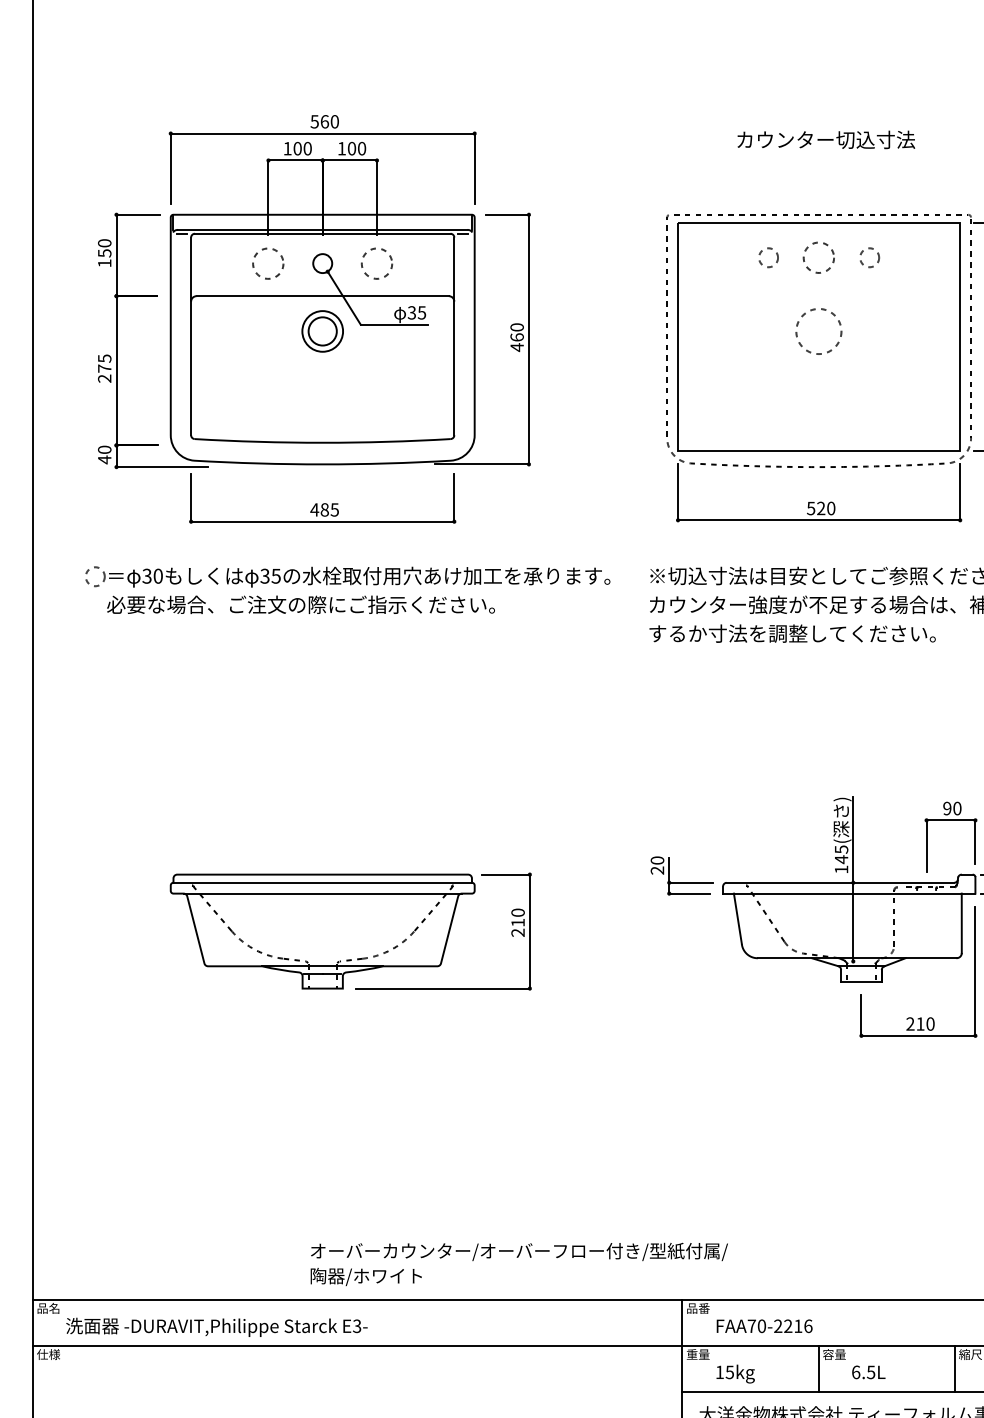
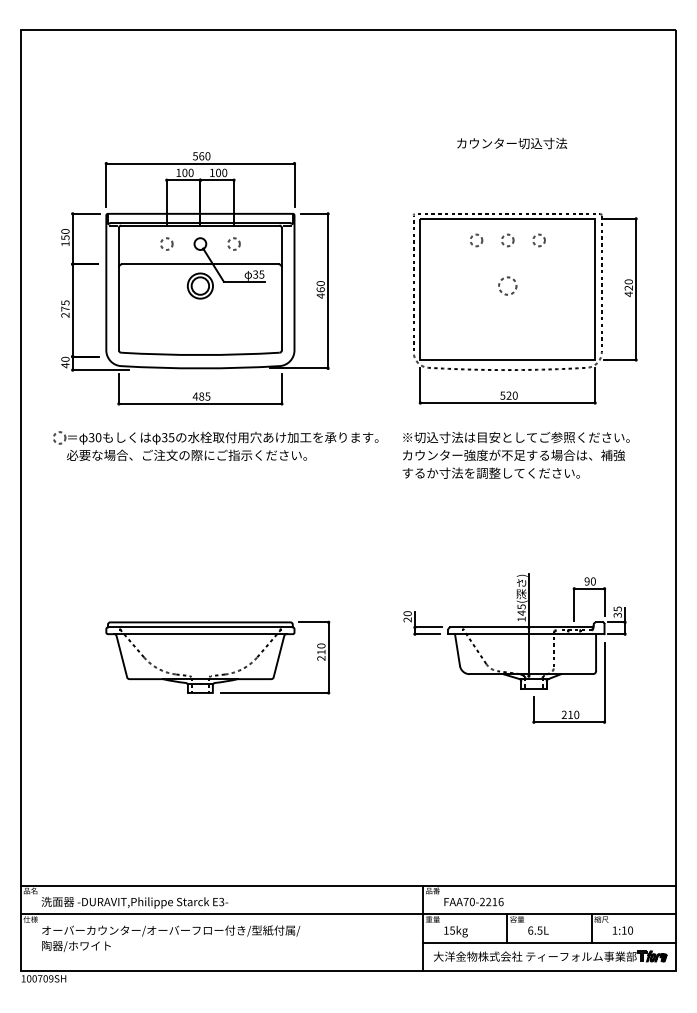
text: (826, 139) -> (512, 143), moved
circle: (818, 257) -> (507, 240), size x0.62
circle: (267, 262) -> (166, 243), size x0.62
circle: (376, 262) -> (233, 243), size x0.62
circle: (818, 330) -> (507, 285), size x0.62
text: (519, 1264) -> (171, 938), moved

